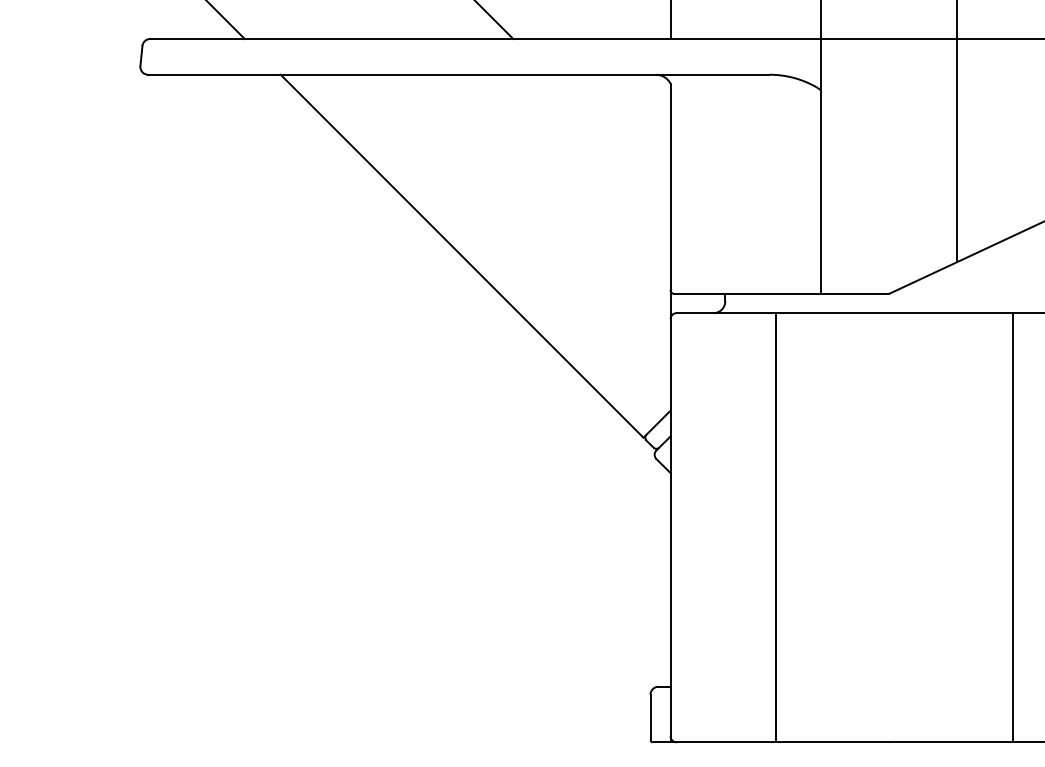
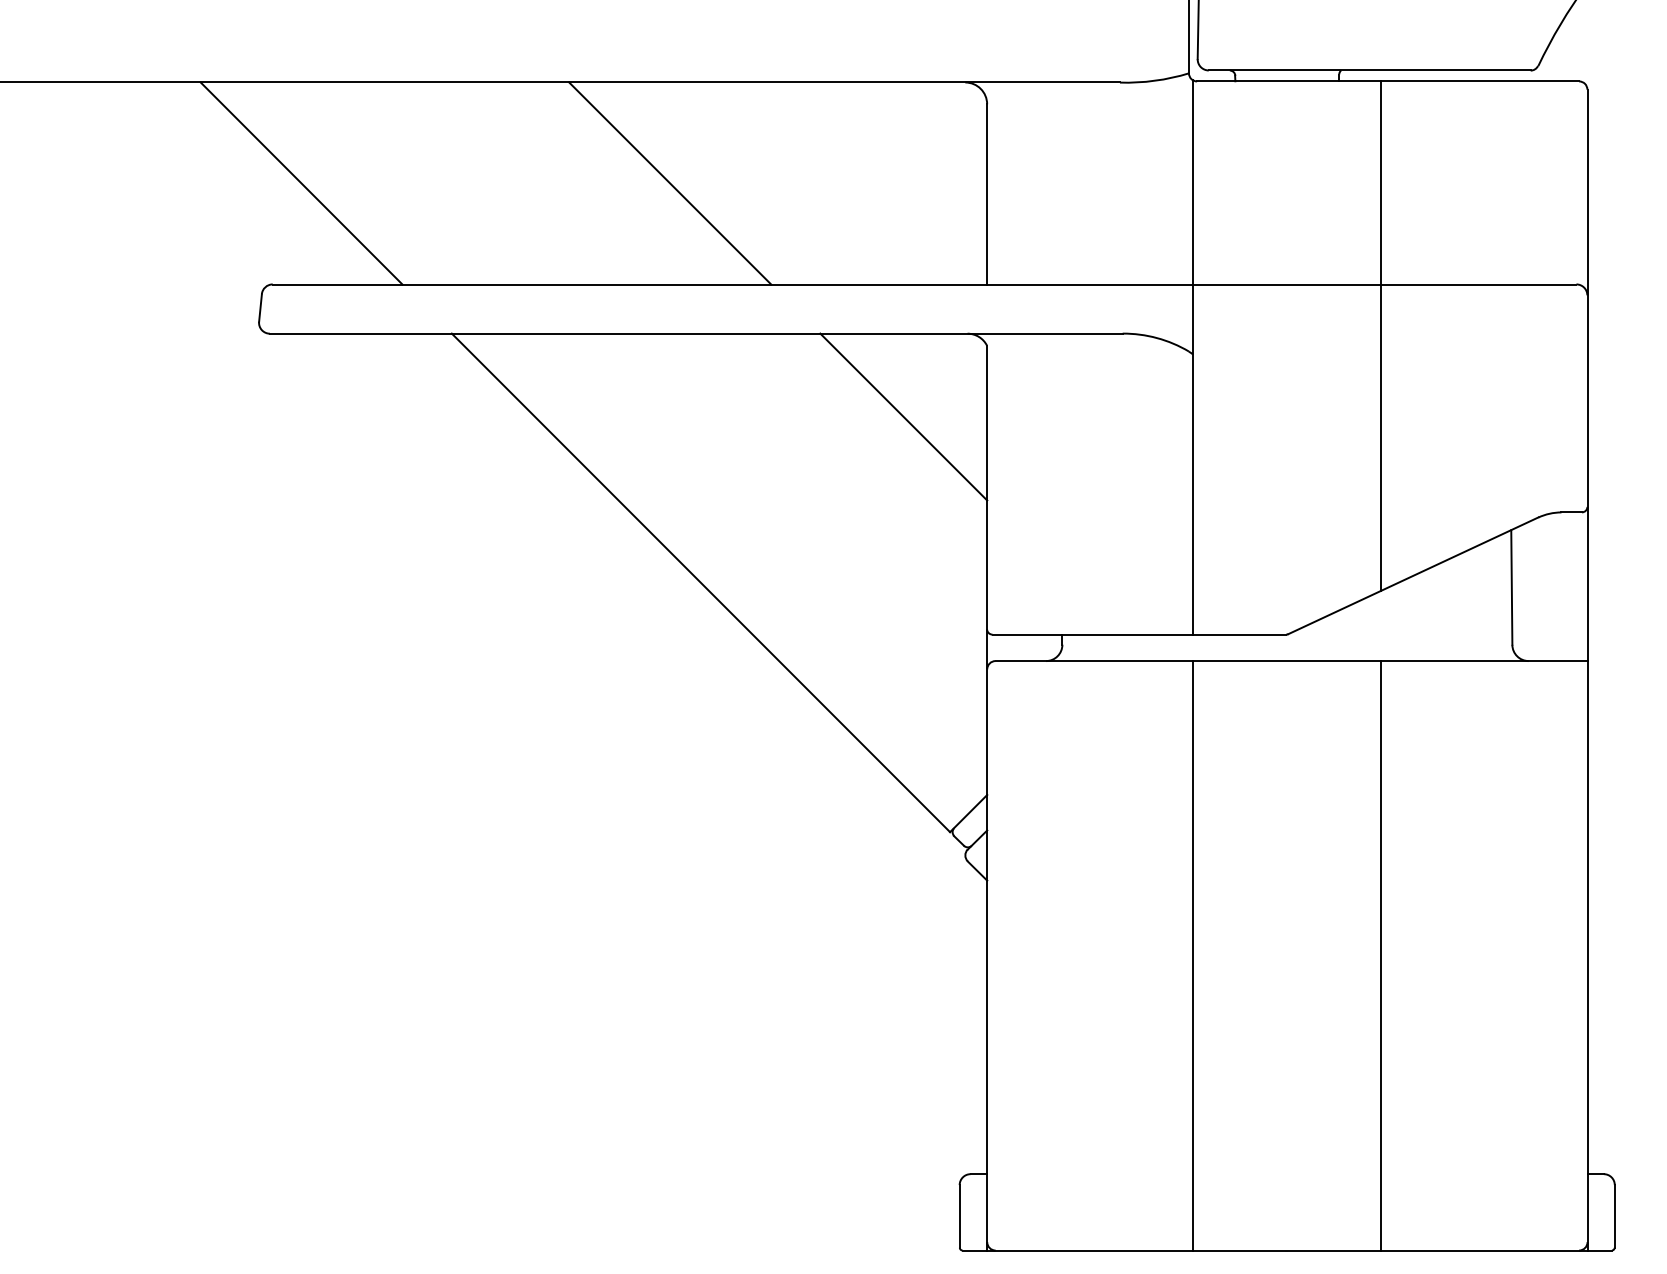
line: (609, 135) -> (903, 416), added
line: (776, 527) -> (1193, 955), moved
line: (1012, 527) -> (1381, 955), moved

